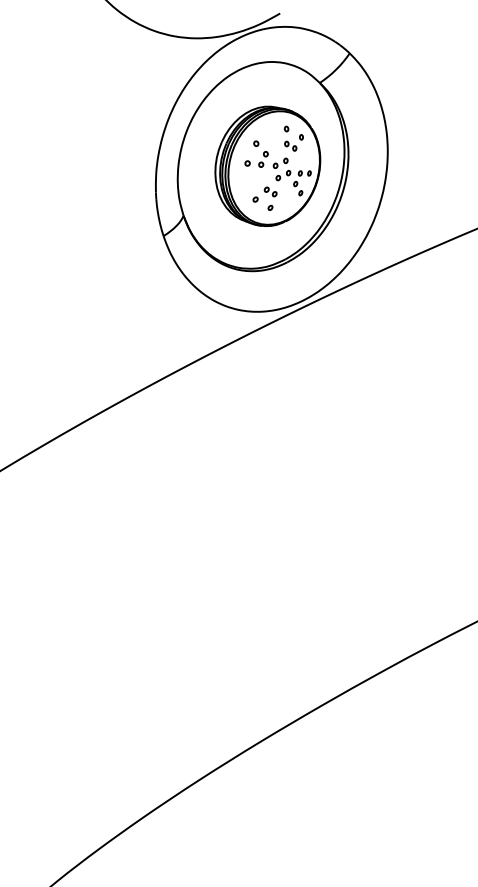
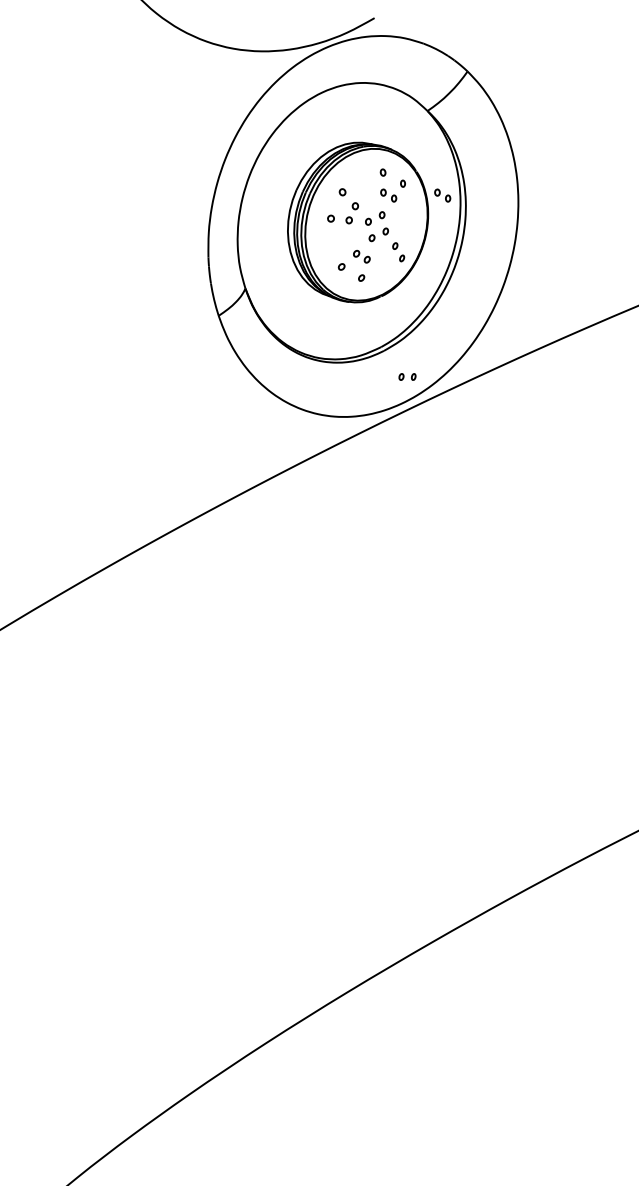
part: (331, 146) -> (442, 195), added
part: (304, 173) -> (407, 376), moved

